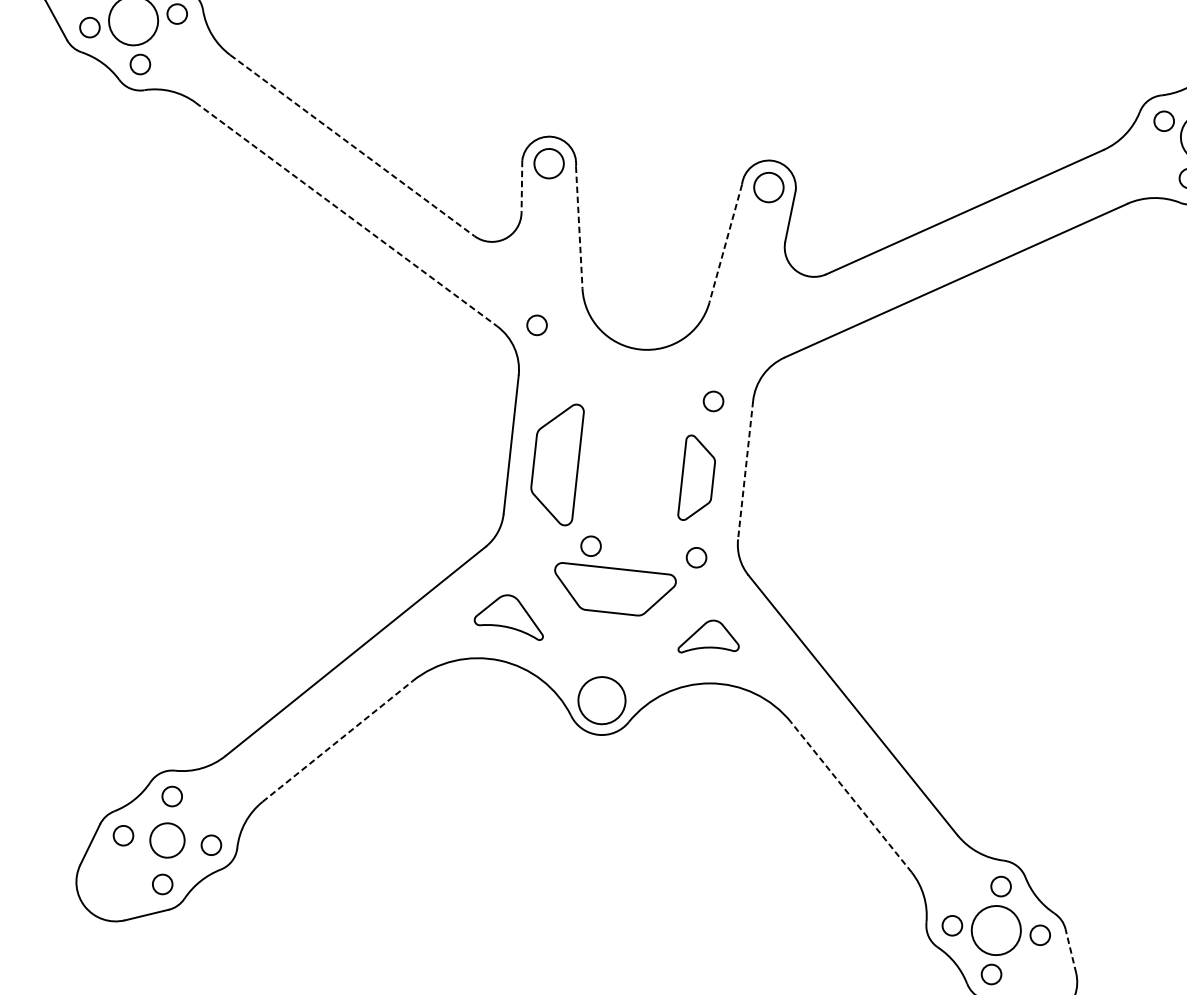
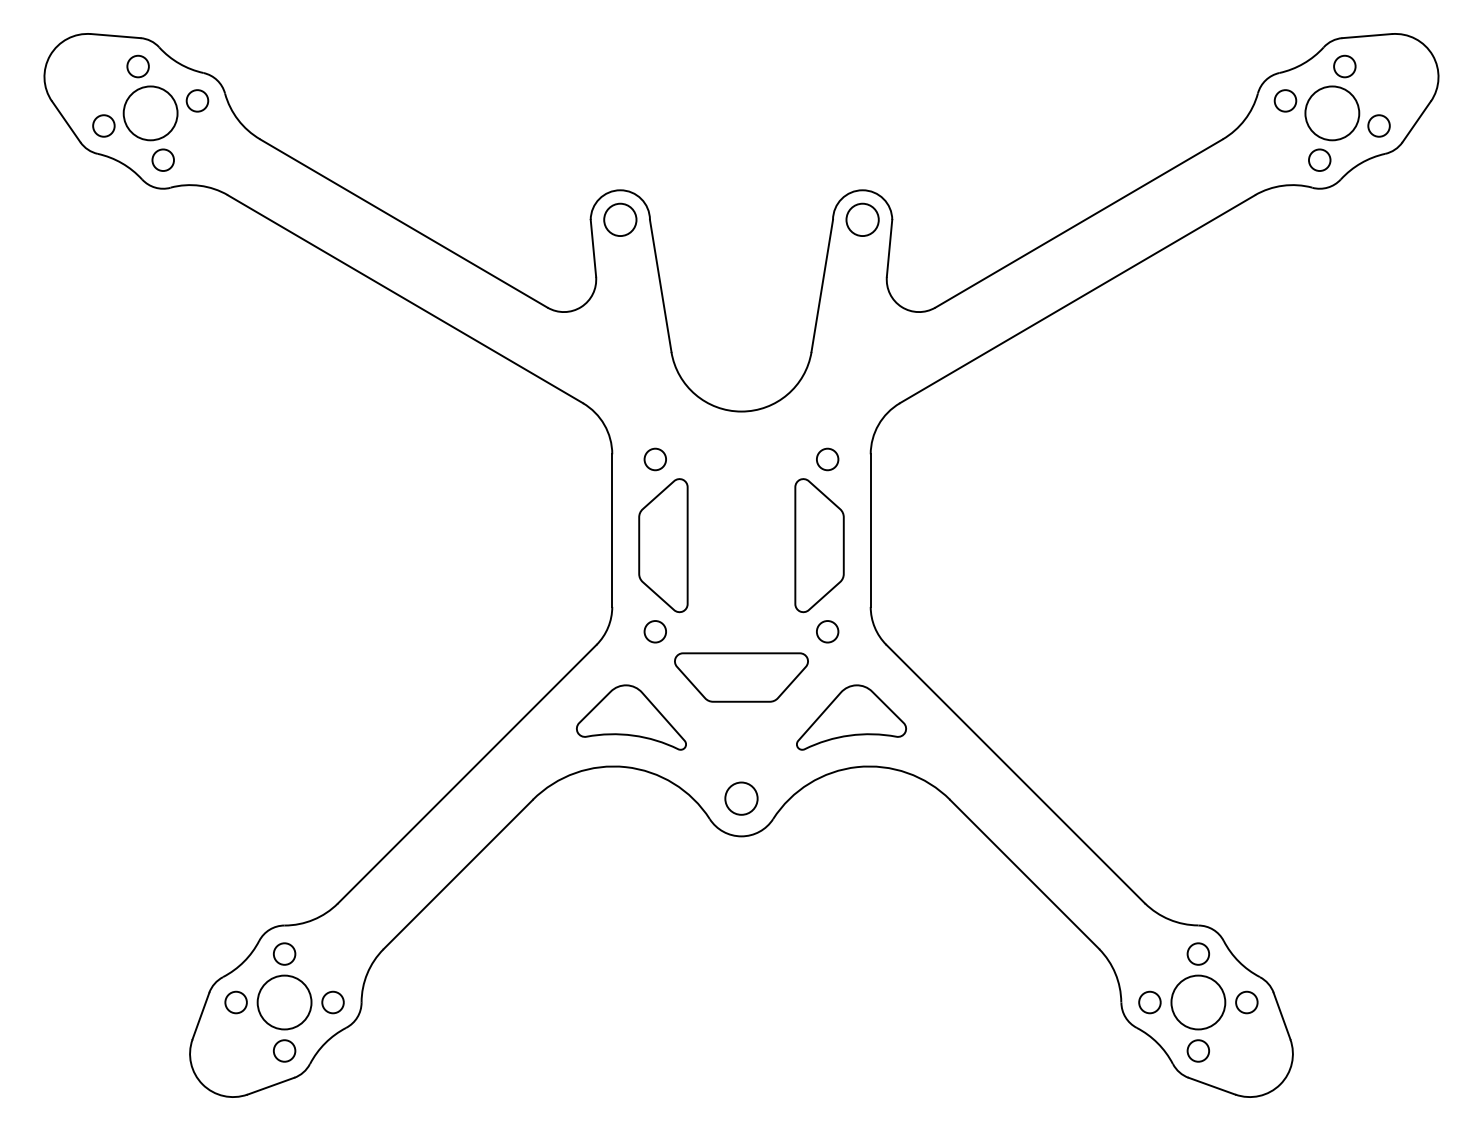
line: (352, 145) -> (403, 223), dashed -> solid
line: (521, 187) -> (593, 248), dashed -> solid
line: (346, 214) -> (405, 299), dashed -> solid
line: (579, 227) -> (660, 285), dashed -> solid
line: (726, 243) -> (822, 285), dashed -> solid
circle: (536, 325) -> (654, 459), moved
line: (745, 470) -> (870, 531), dashed -> solid
part: (697, 478) -> (819, 545), size x1.43
circle: (590, 545) -> (654, 631), moved
part: (510, 616) -> (631, 717), size x1.43
part: (709, 637) -> (851, 717), size x1.67
circle: (602, 700) -> (741, 798), size x0.62
line: (337, 741) -> (458, 874), dashed -> solid
line: (851, 797) -> (1024, 874), dashed -> solid
circle: (167, 840) -> (284, 1002), size x1.43
line: (1071, 951) -> (1282, 1016), dashed -> solid

